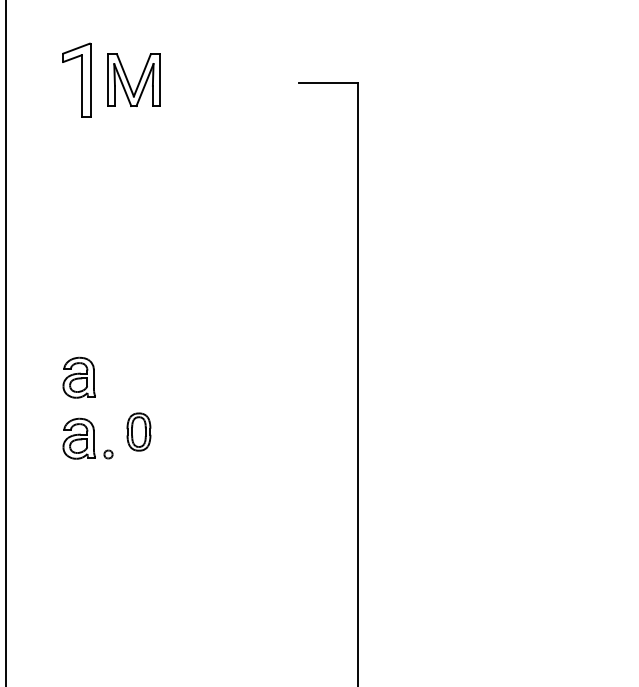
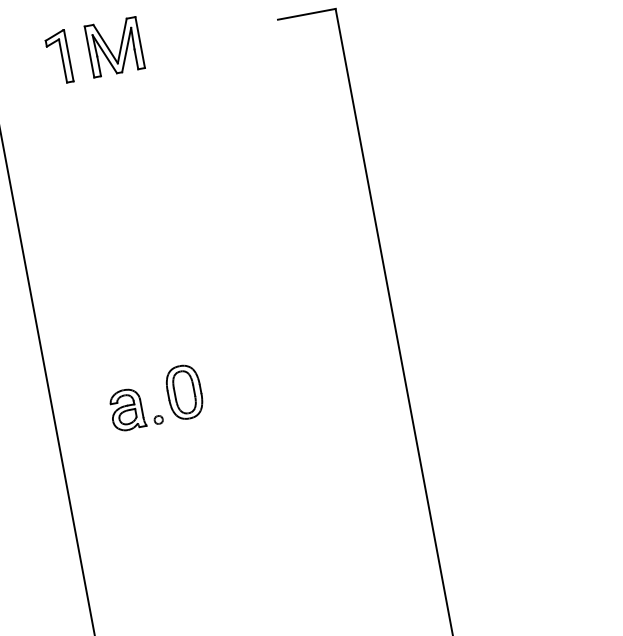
part: (76, 79) -> (58, 57), size x0.71
part: (78, 377) -> (115, 349), removed
part: (138, 431) -> (183, 391), size x1.43

